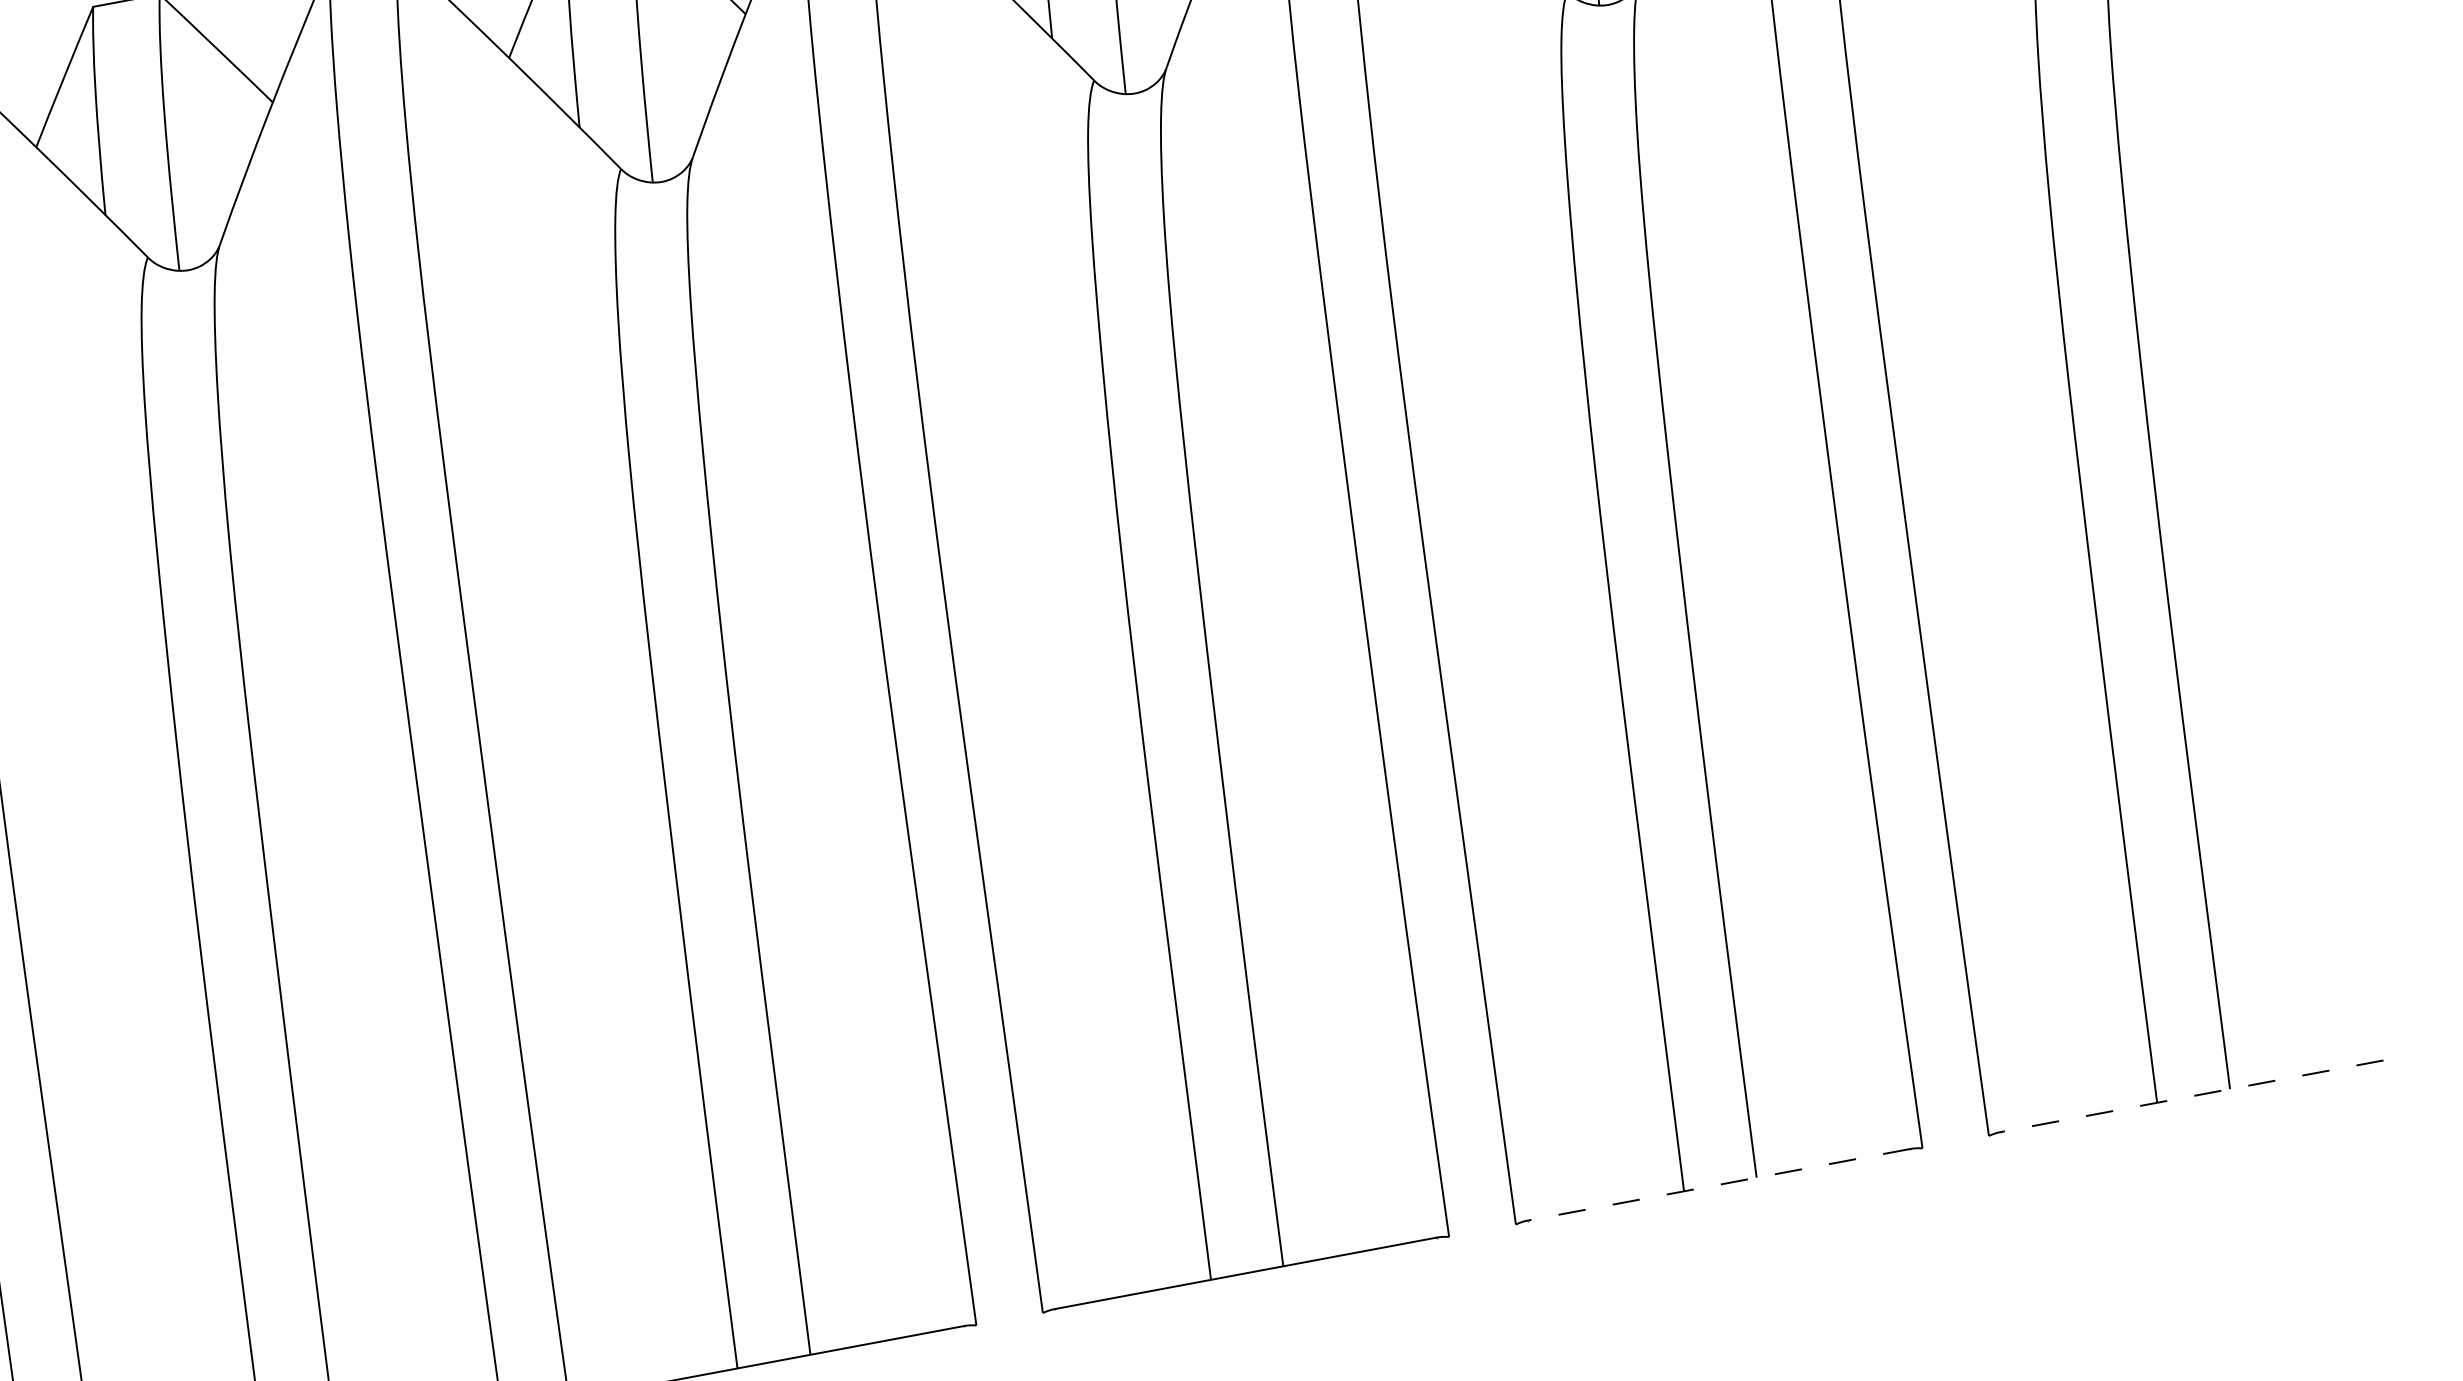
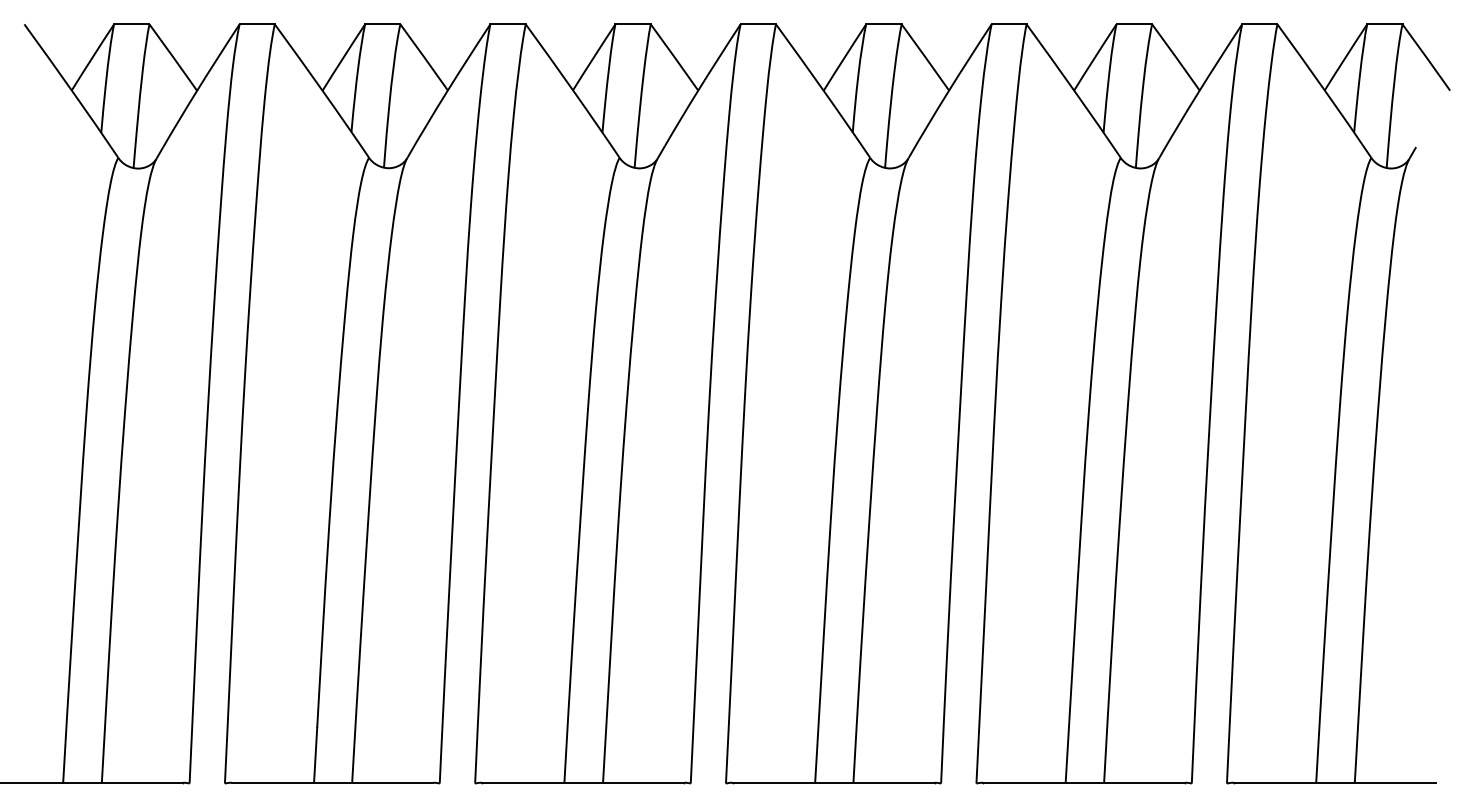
line: (2191, 1095) -> (1334, 782), dashed -> solid
line: (1717, 1184) -> (1083, 782), dashed -> solid

